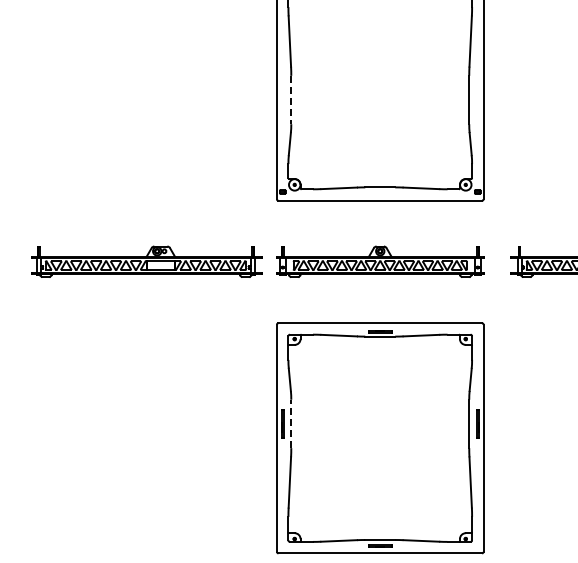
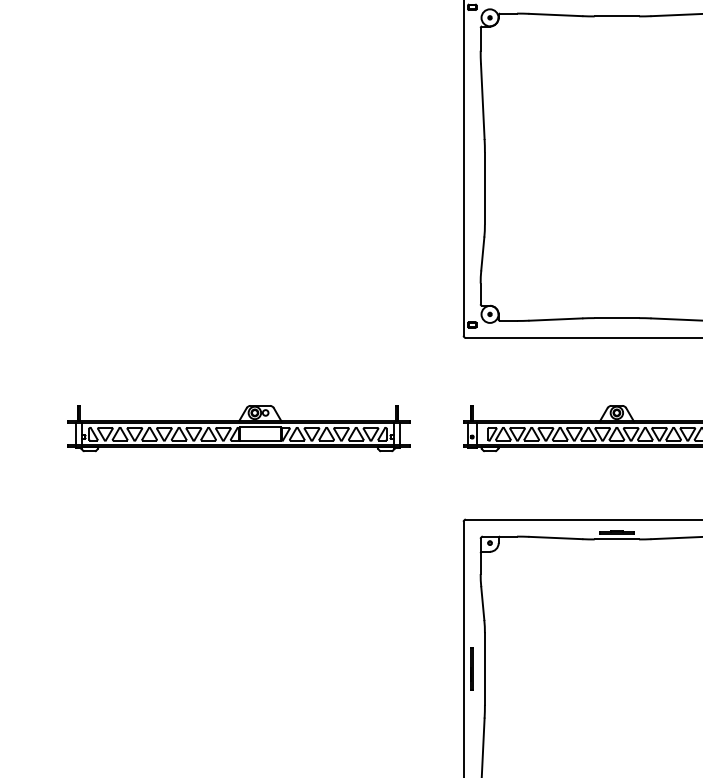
line: (291, 100) -> (485, 189), dashed -> solid
part: (146, 261) -> (239, 428), moved
line: (291, 423) -> (485, 668), dashed -> solid

